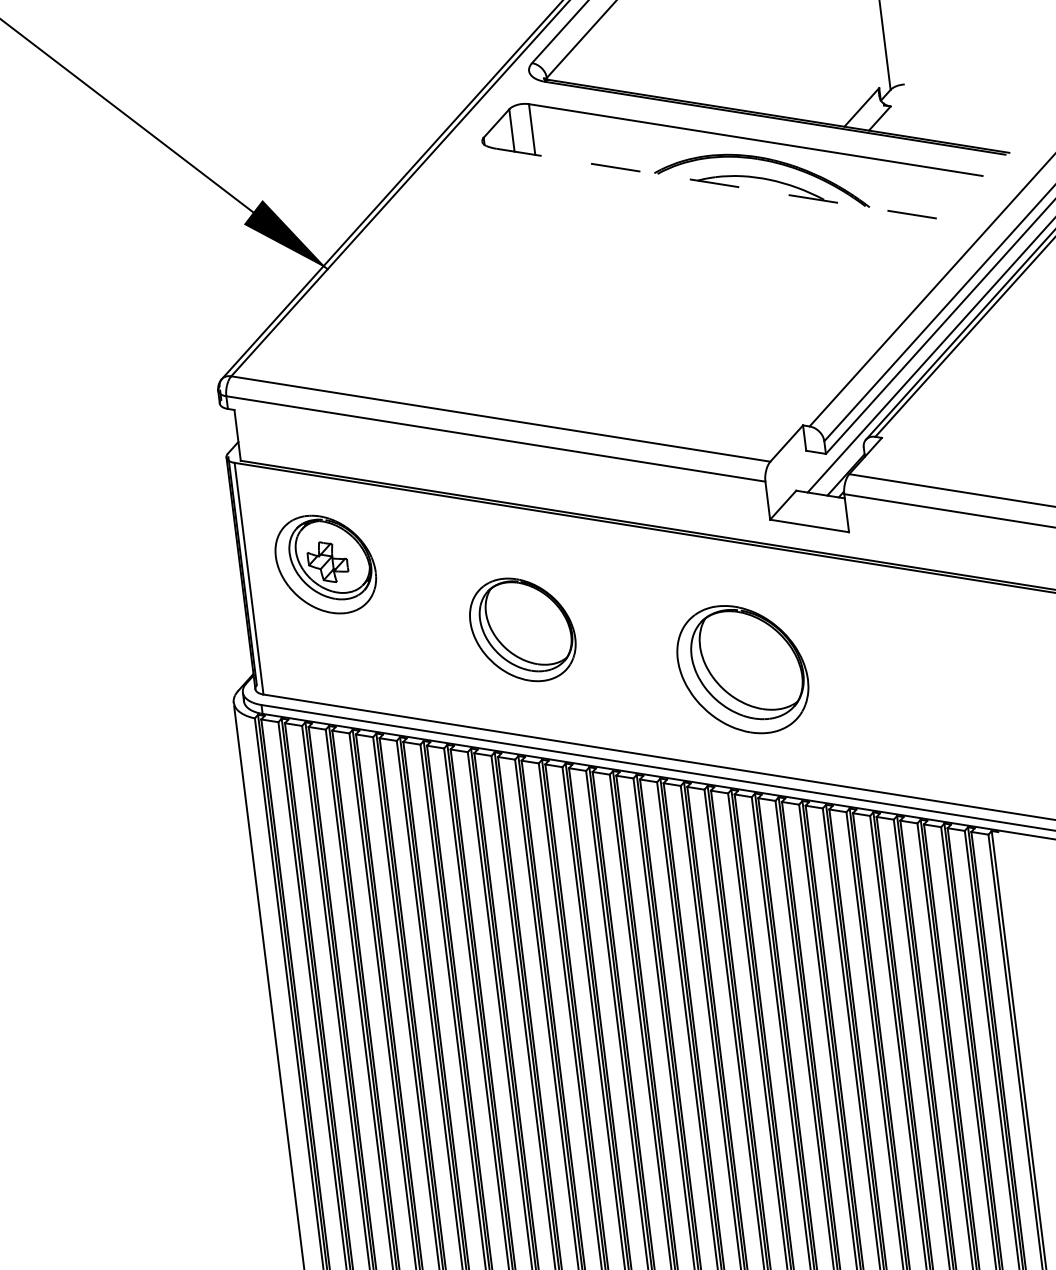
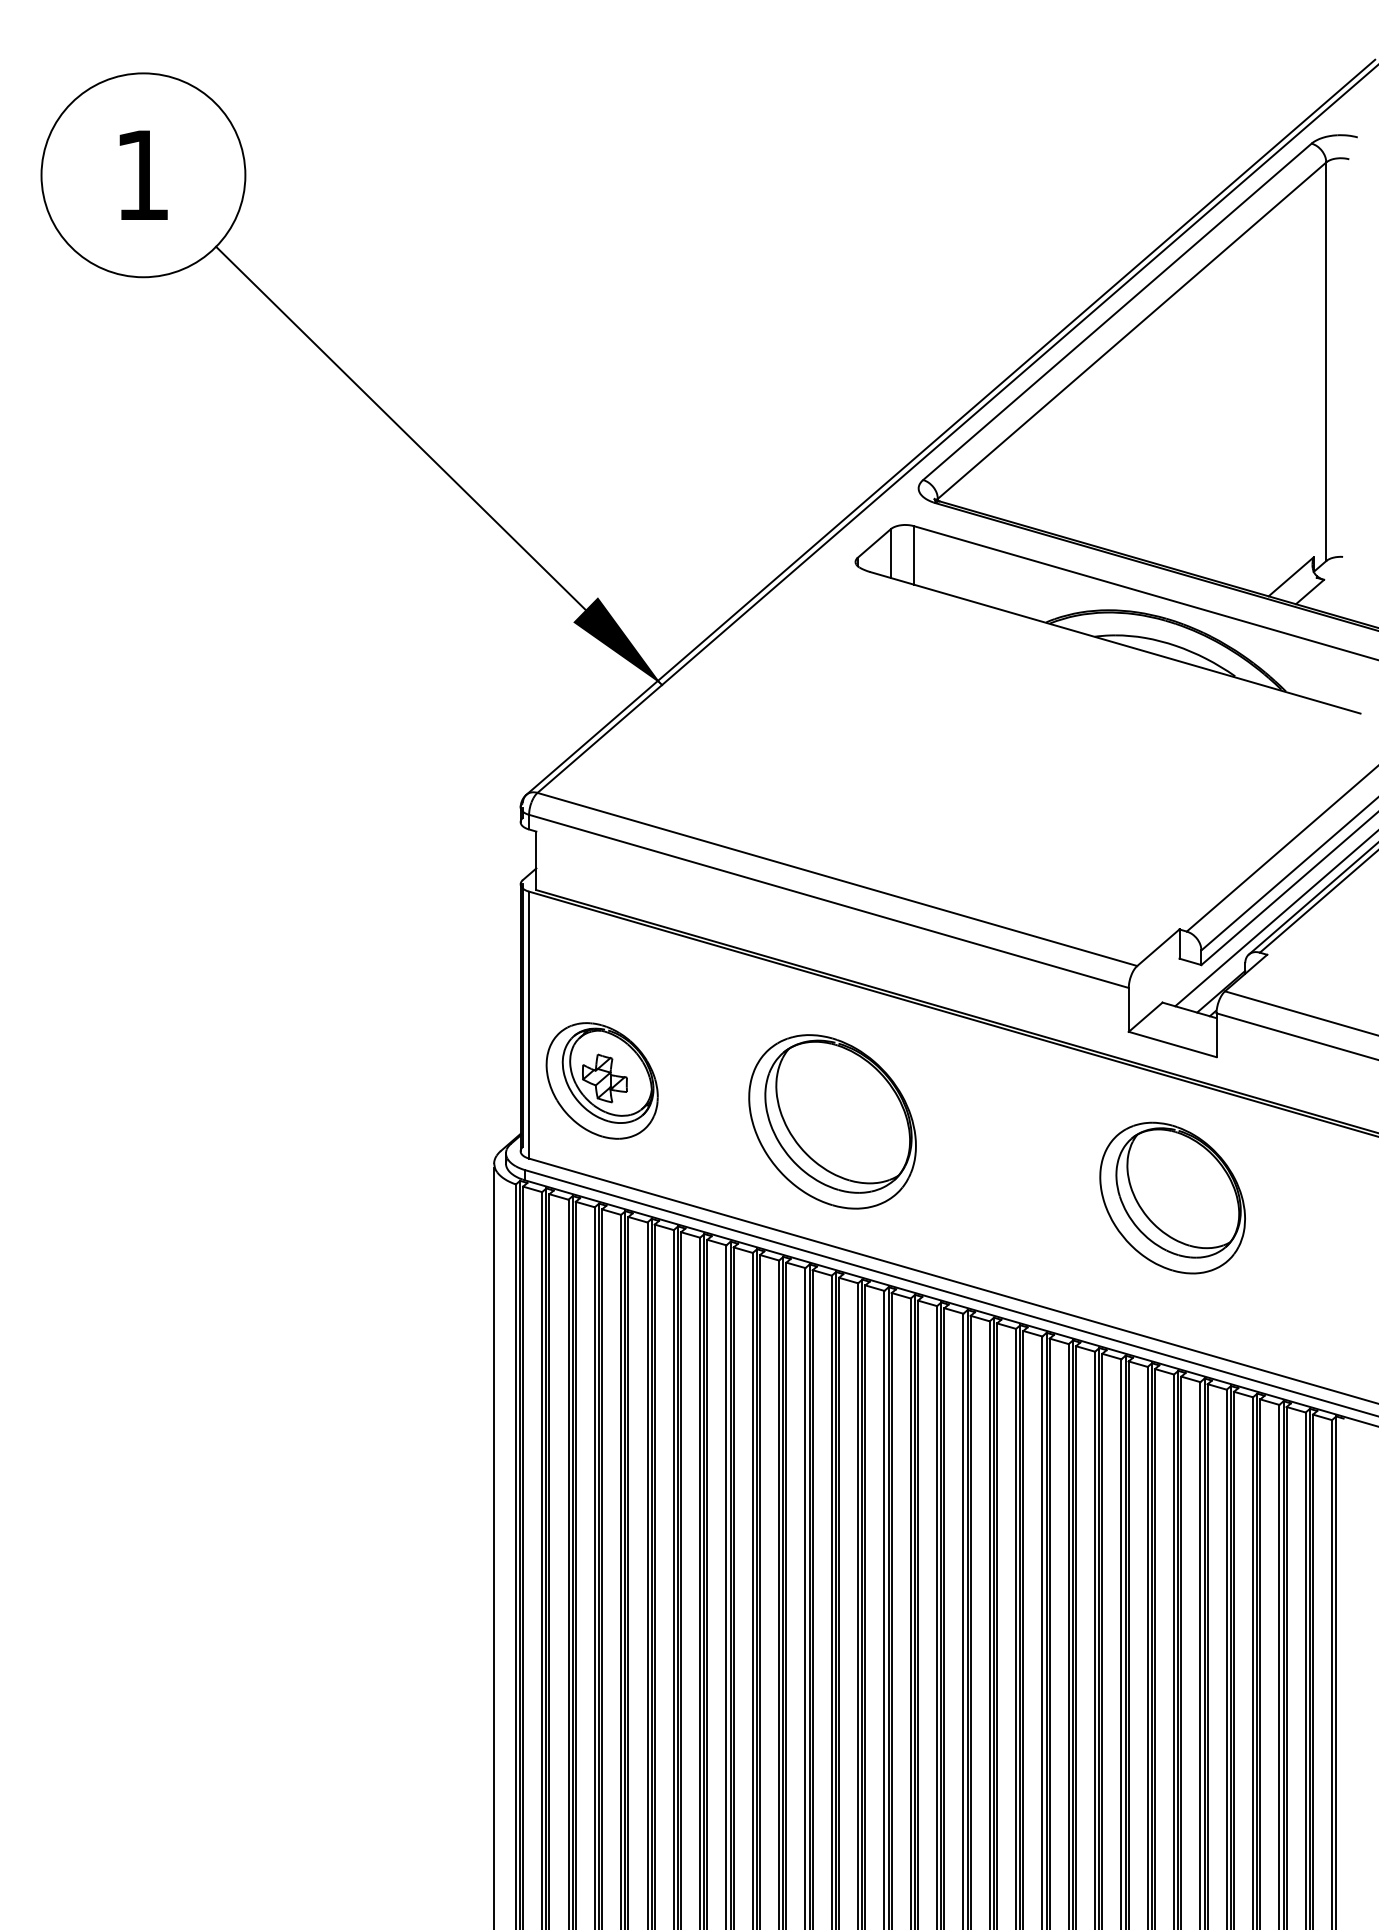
line: (716, 183) -> (1115, 642), dashed -> solid
part: (325, 564) -> (601, 1080), moved
part: (522, 629) -> (832, 1121), size x1.43
part: (742, 669) -> (1172, 1197), moved

